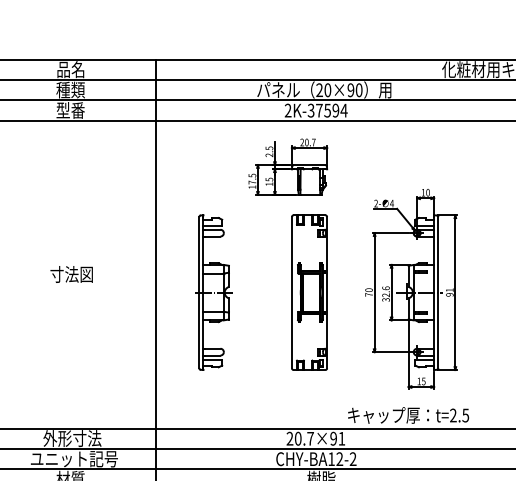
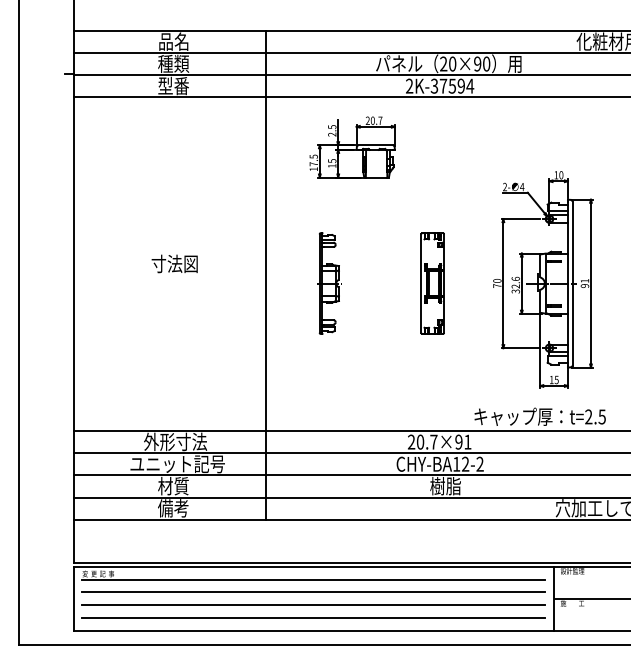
part: (288, 167) -> (352, 147), moved
part: (214, 292) -> (329, 283), size x0.6
part: (309, 292) -> (432, 283), size x0.6

